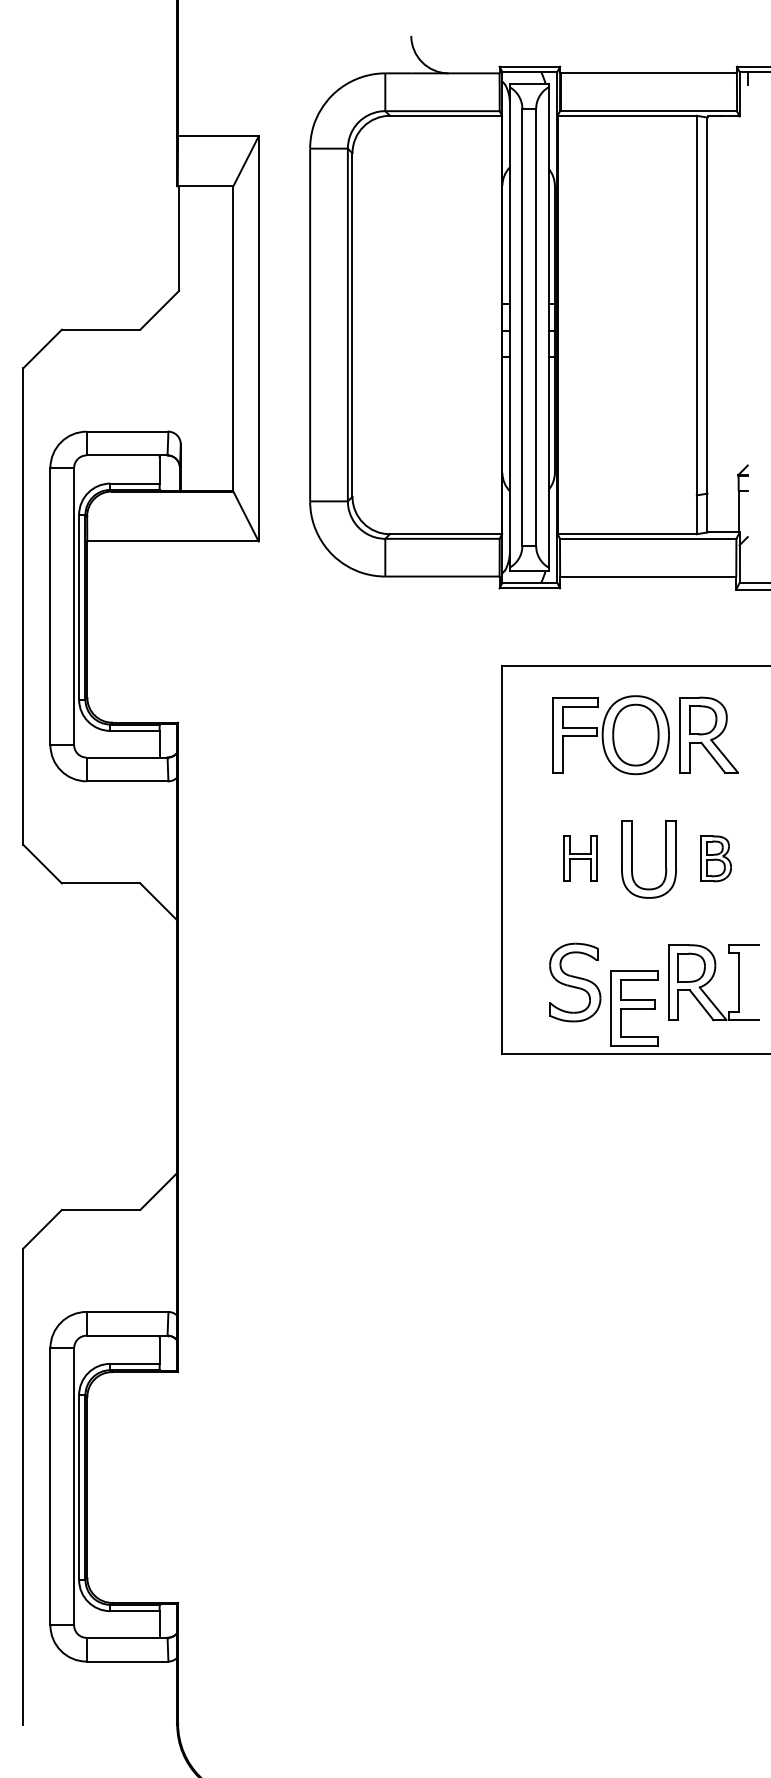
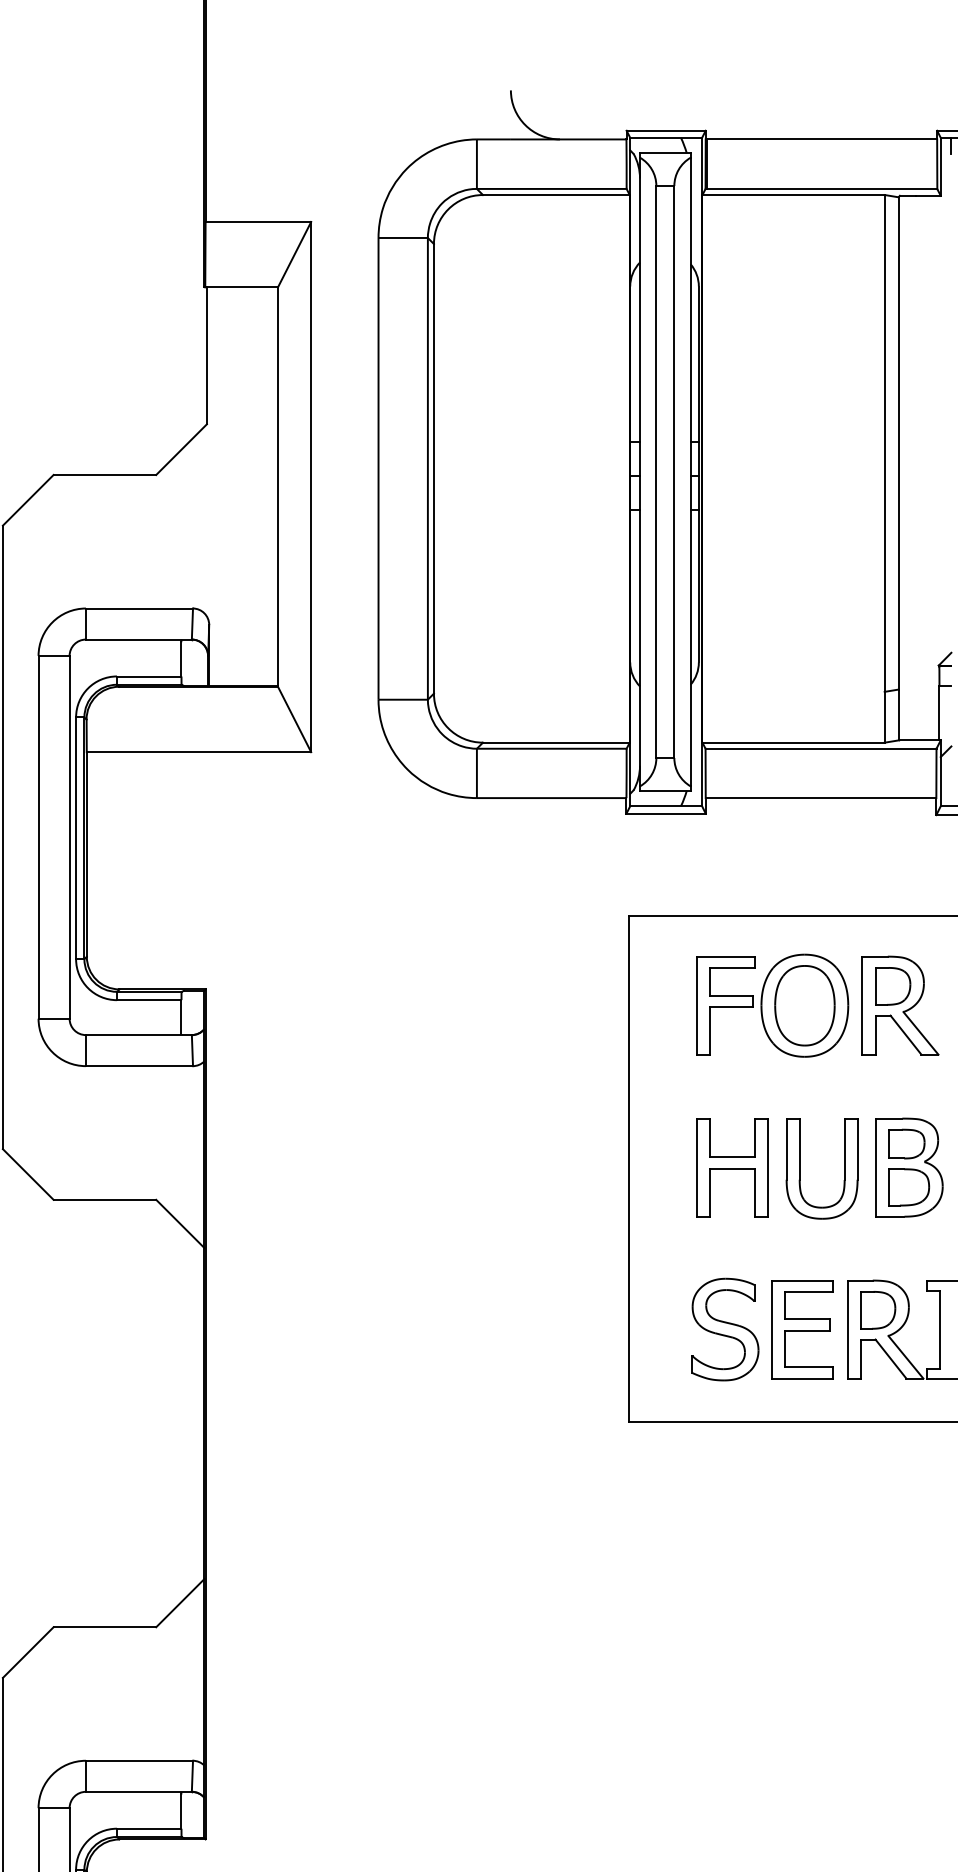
part: (580, 858) -> (732, 1167), size x1.67
part: (715, 858) -> (909, 1167), size x1.67
part: (634, 1008) -> (803, 1329), moved

